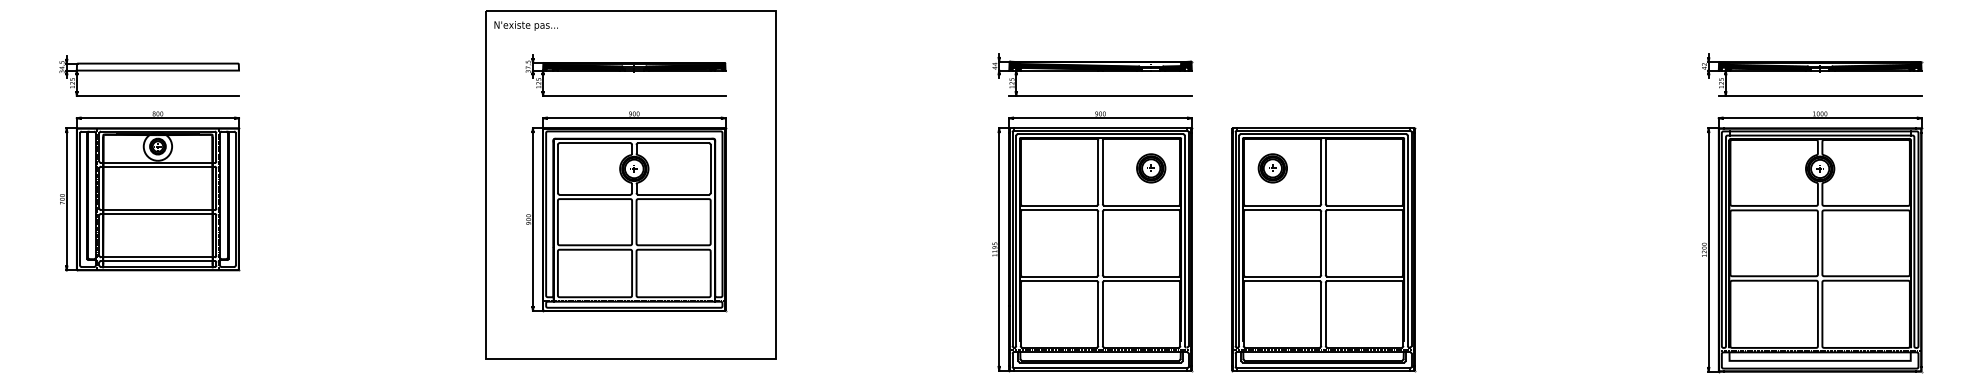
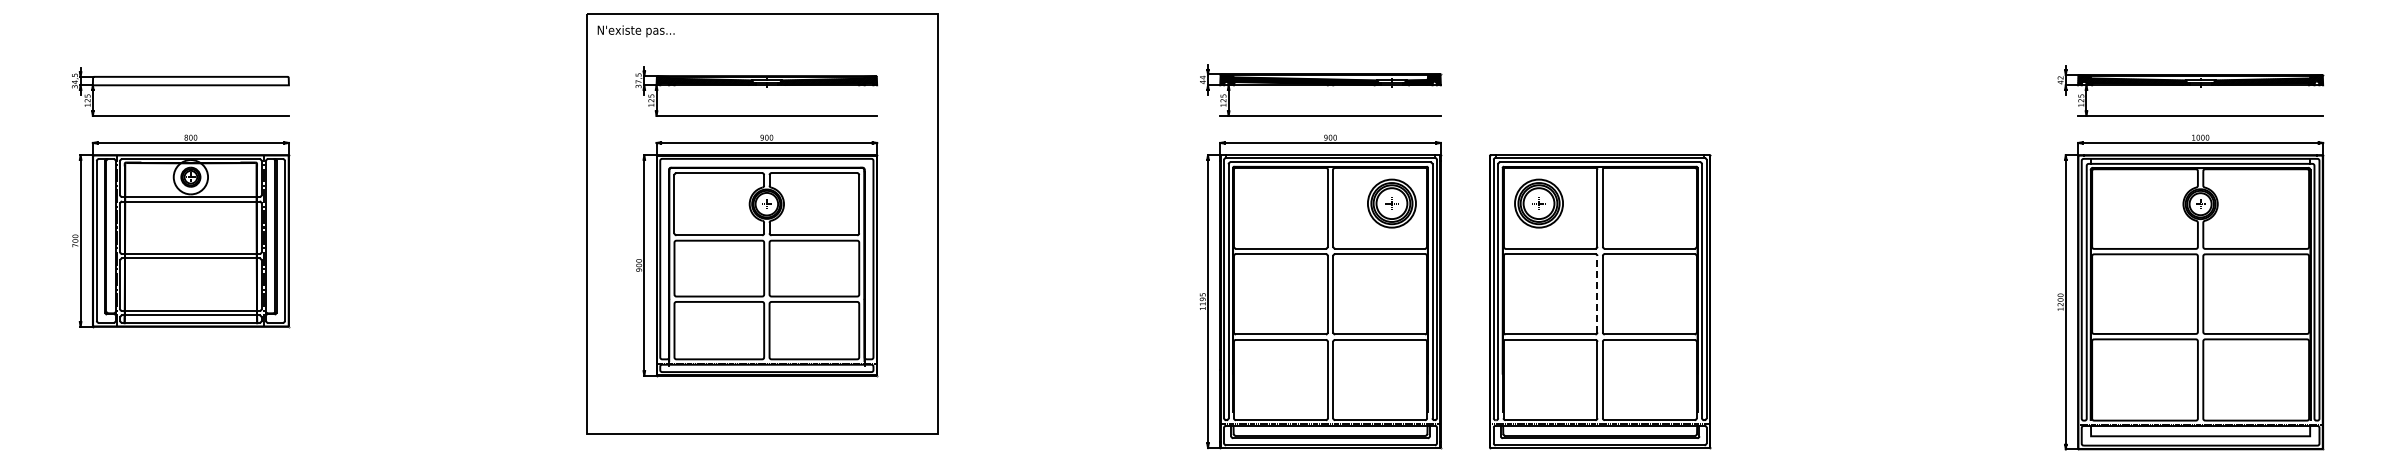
part: (1150, 168) -> (1391, 203), size x1.4
part: (1272, 168) -> (1538, 203), size x1.4
line: (1321, 242) -> (1597, 293), solid -> dashed

